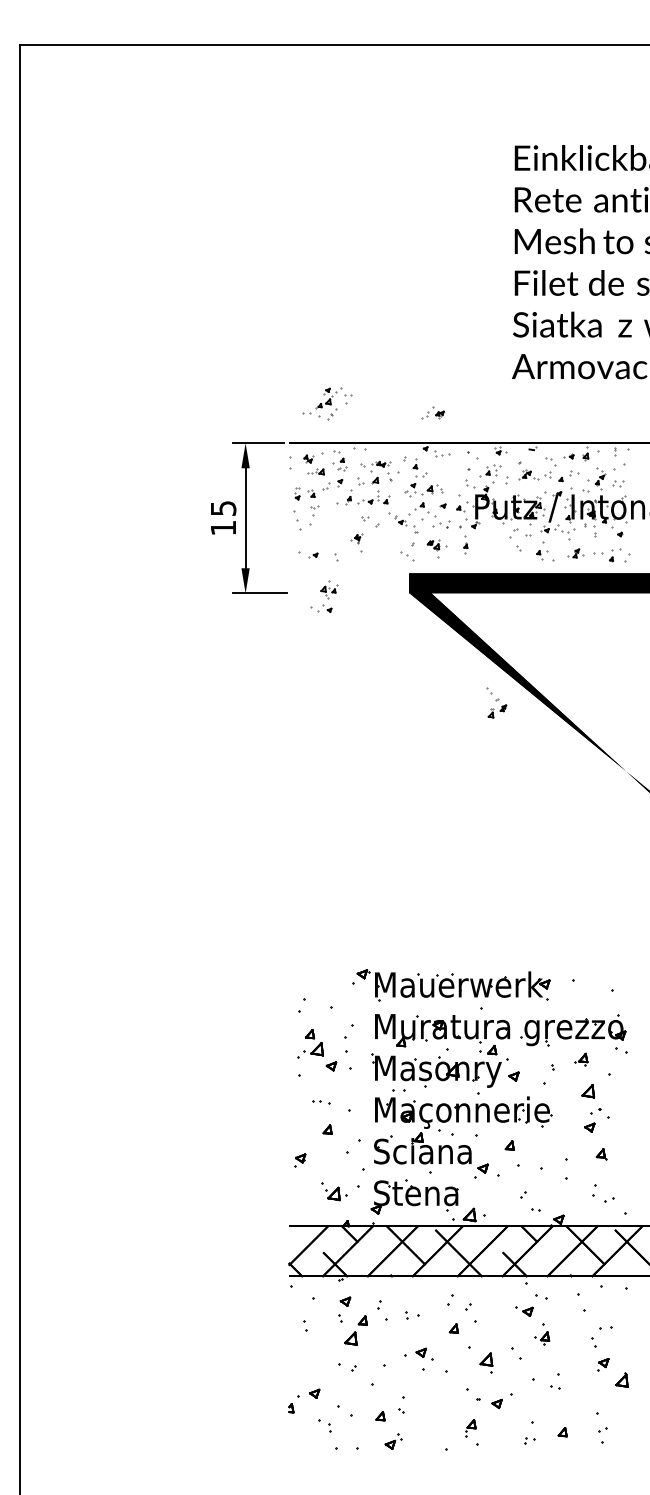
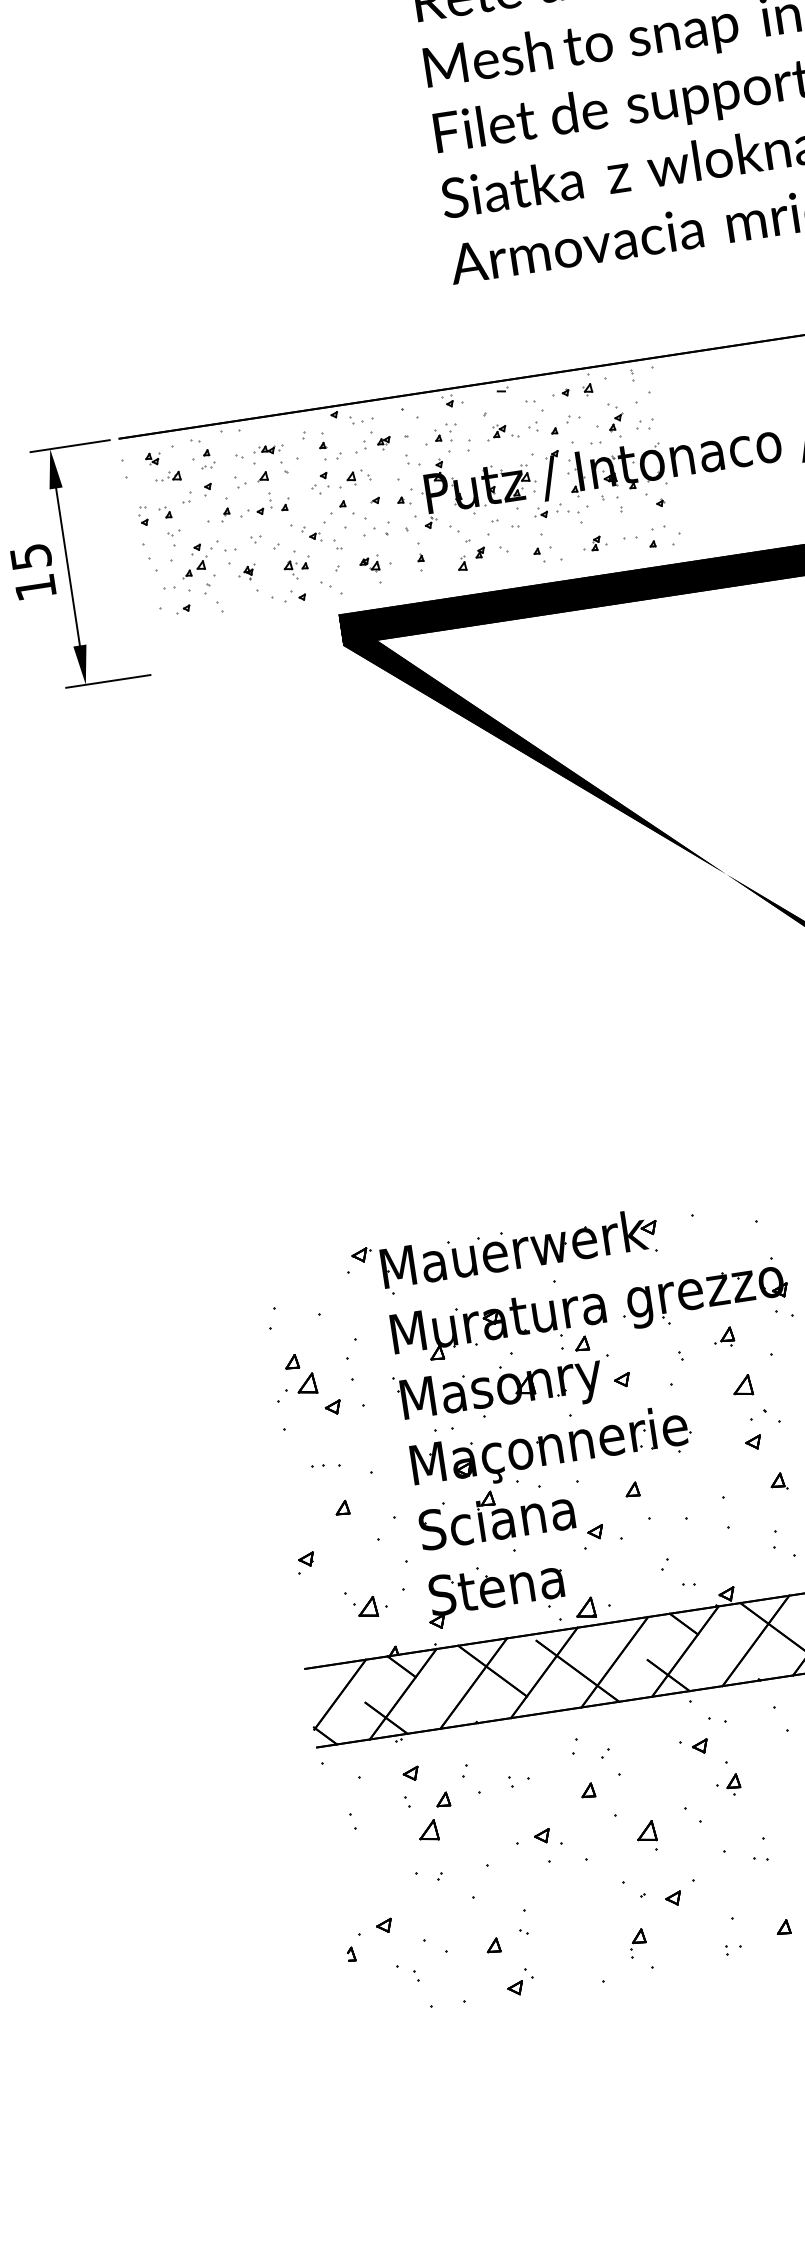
part: (327, 403) -> (199, 568), moved
part: (432, 412) -> (371, 441), moved
part: (324, 596) -> (291, 576), moved
part: (496, 702) -> (467, 545), moved

